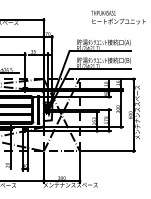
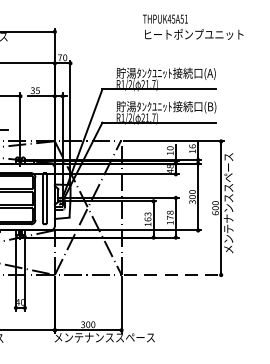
line: (108, 151) -> (174, 275), solid -> dashed

